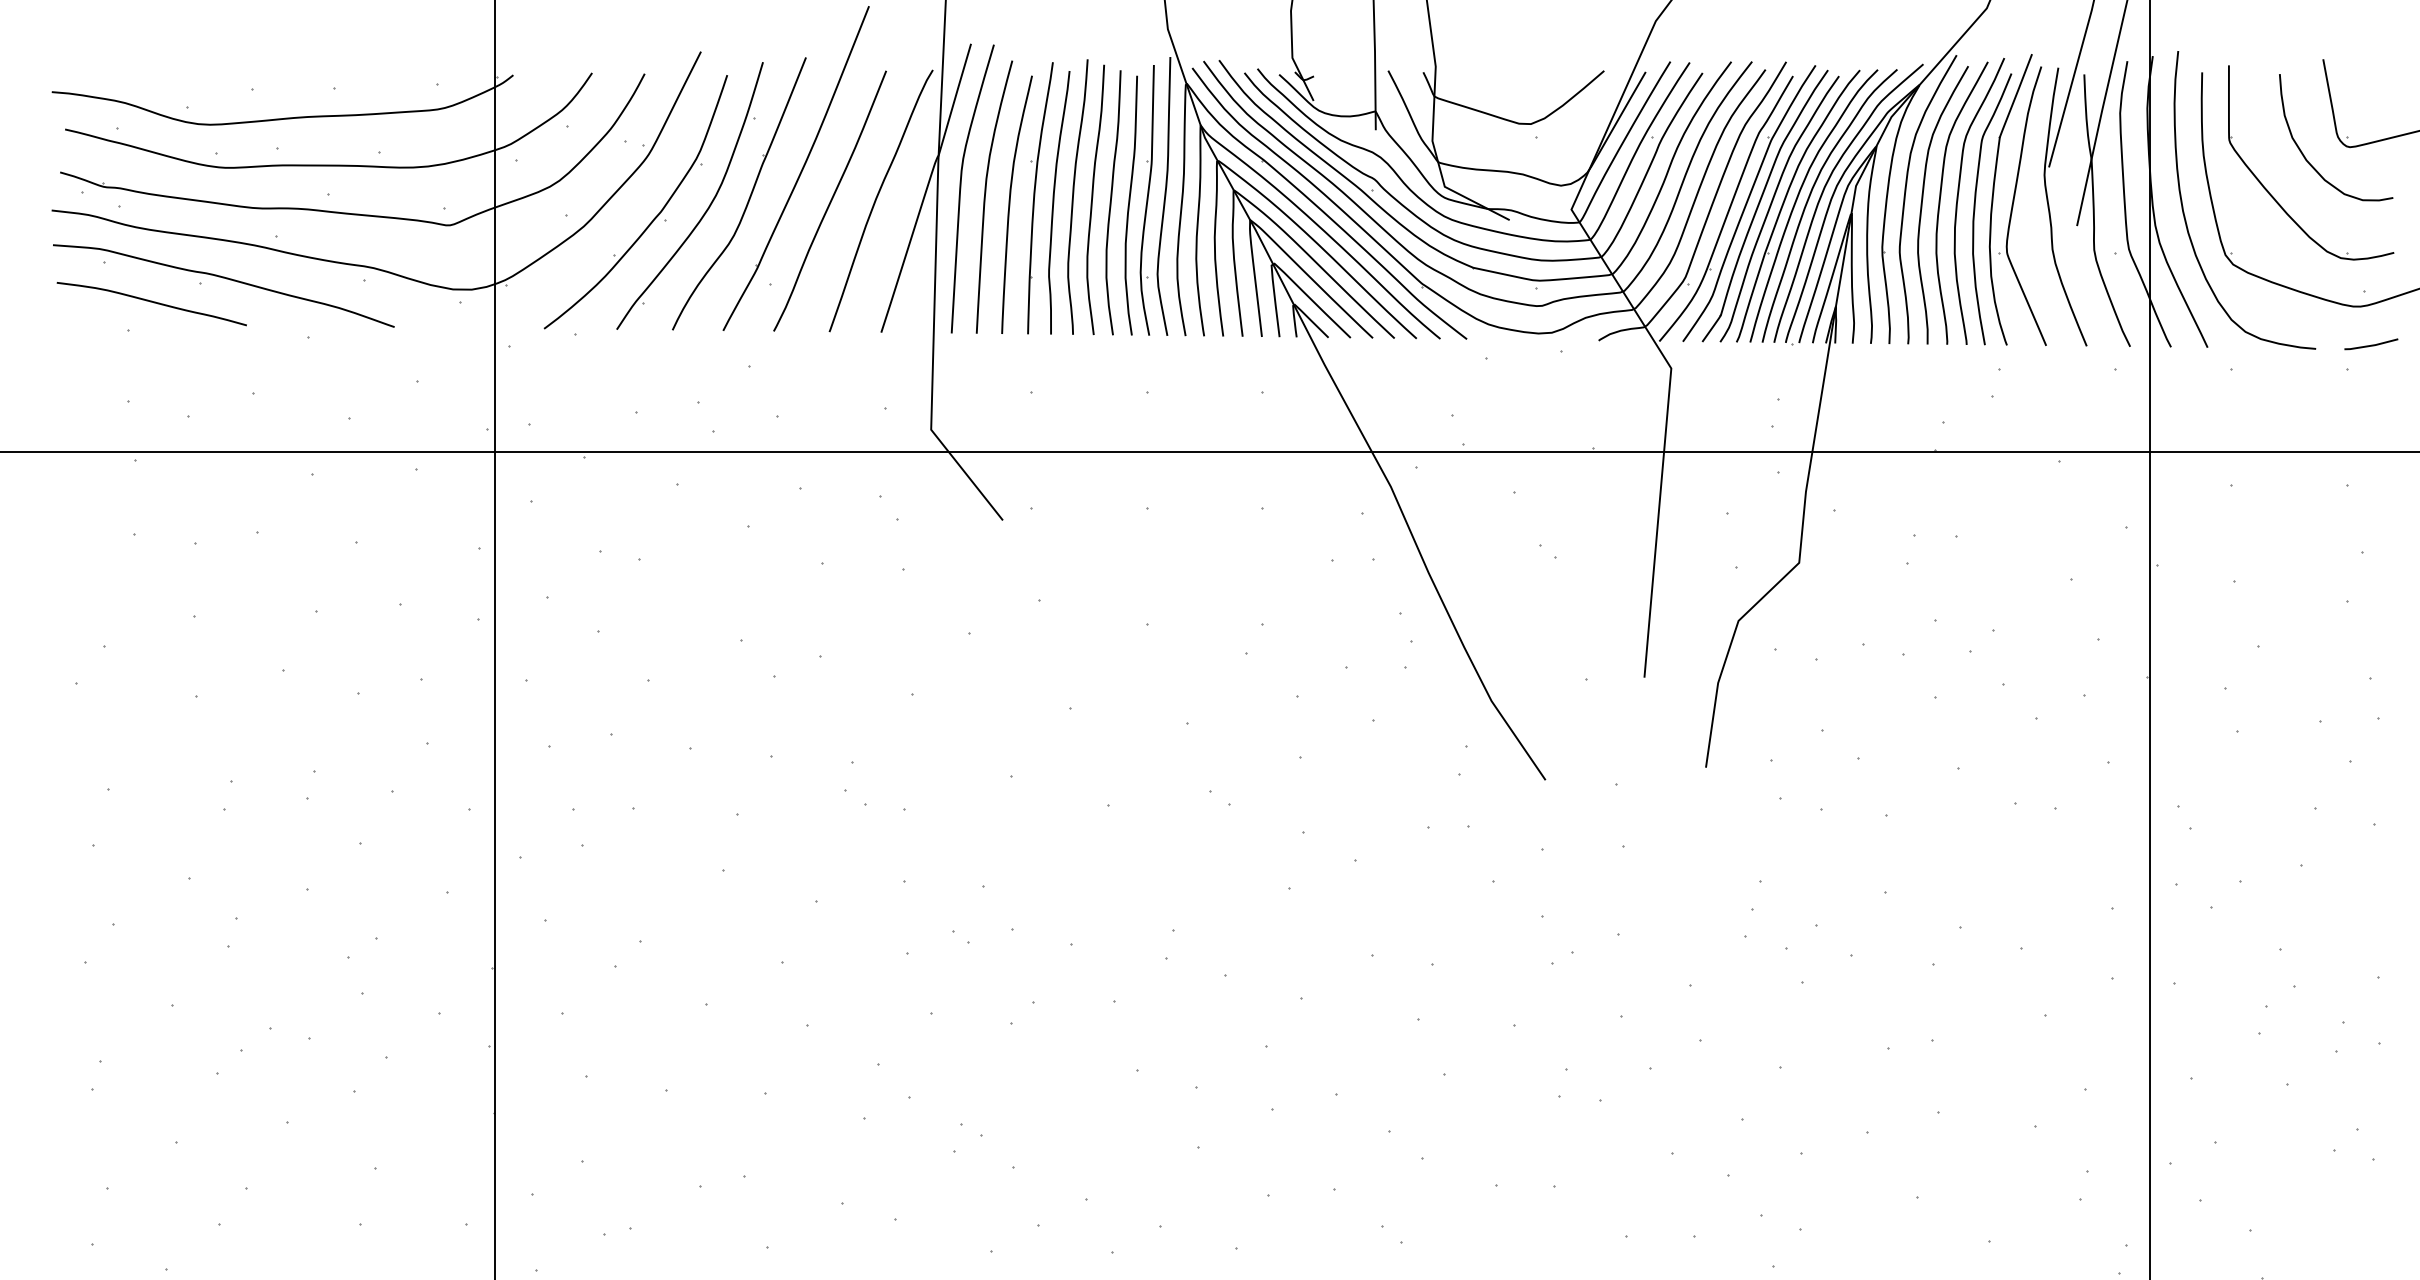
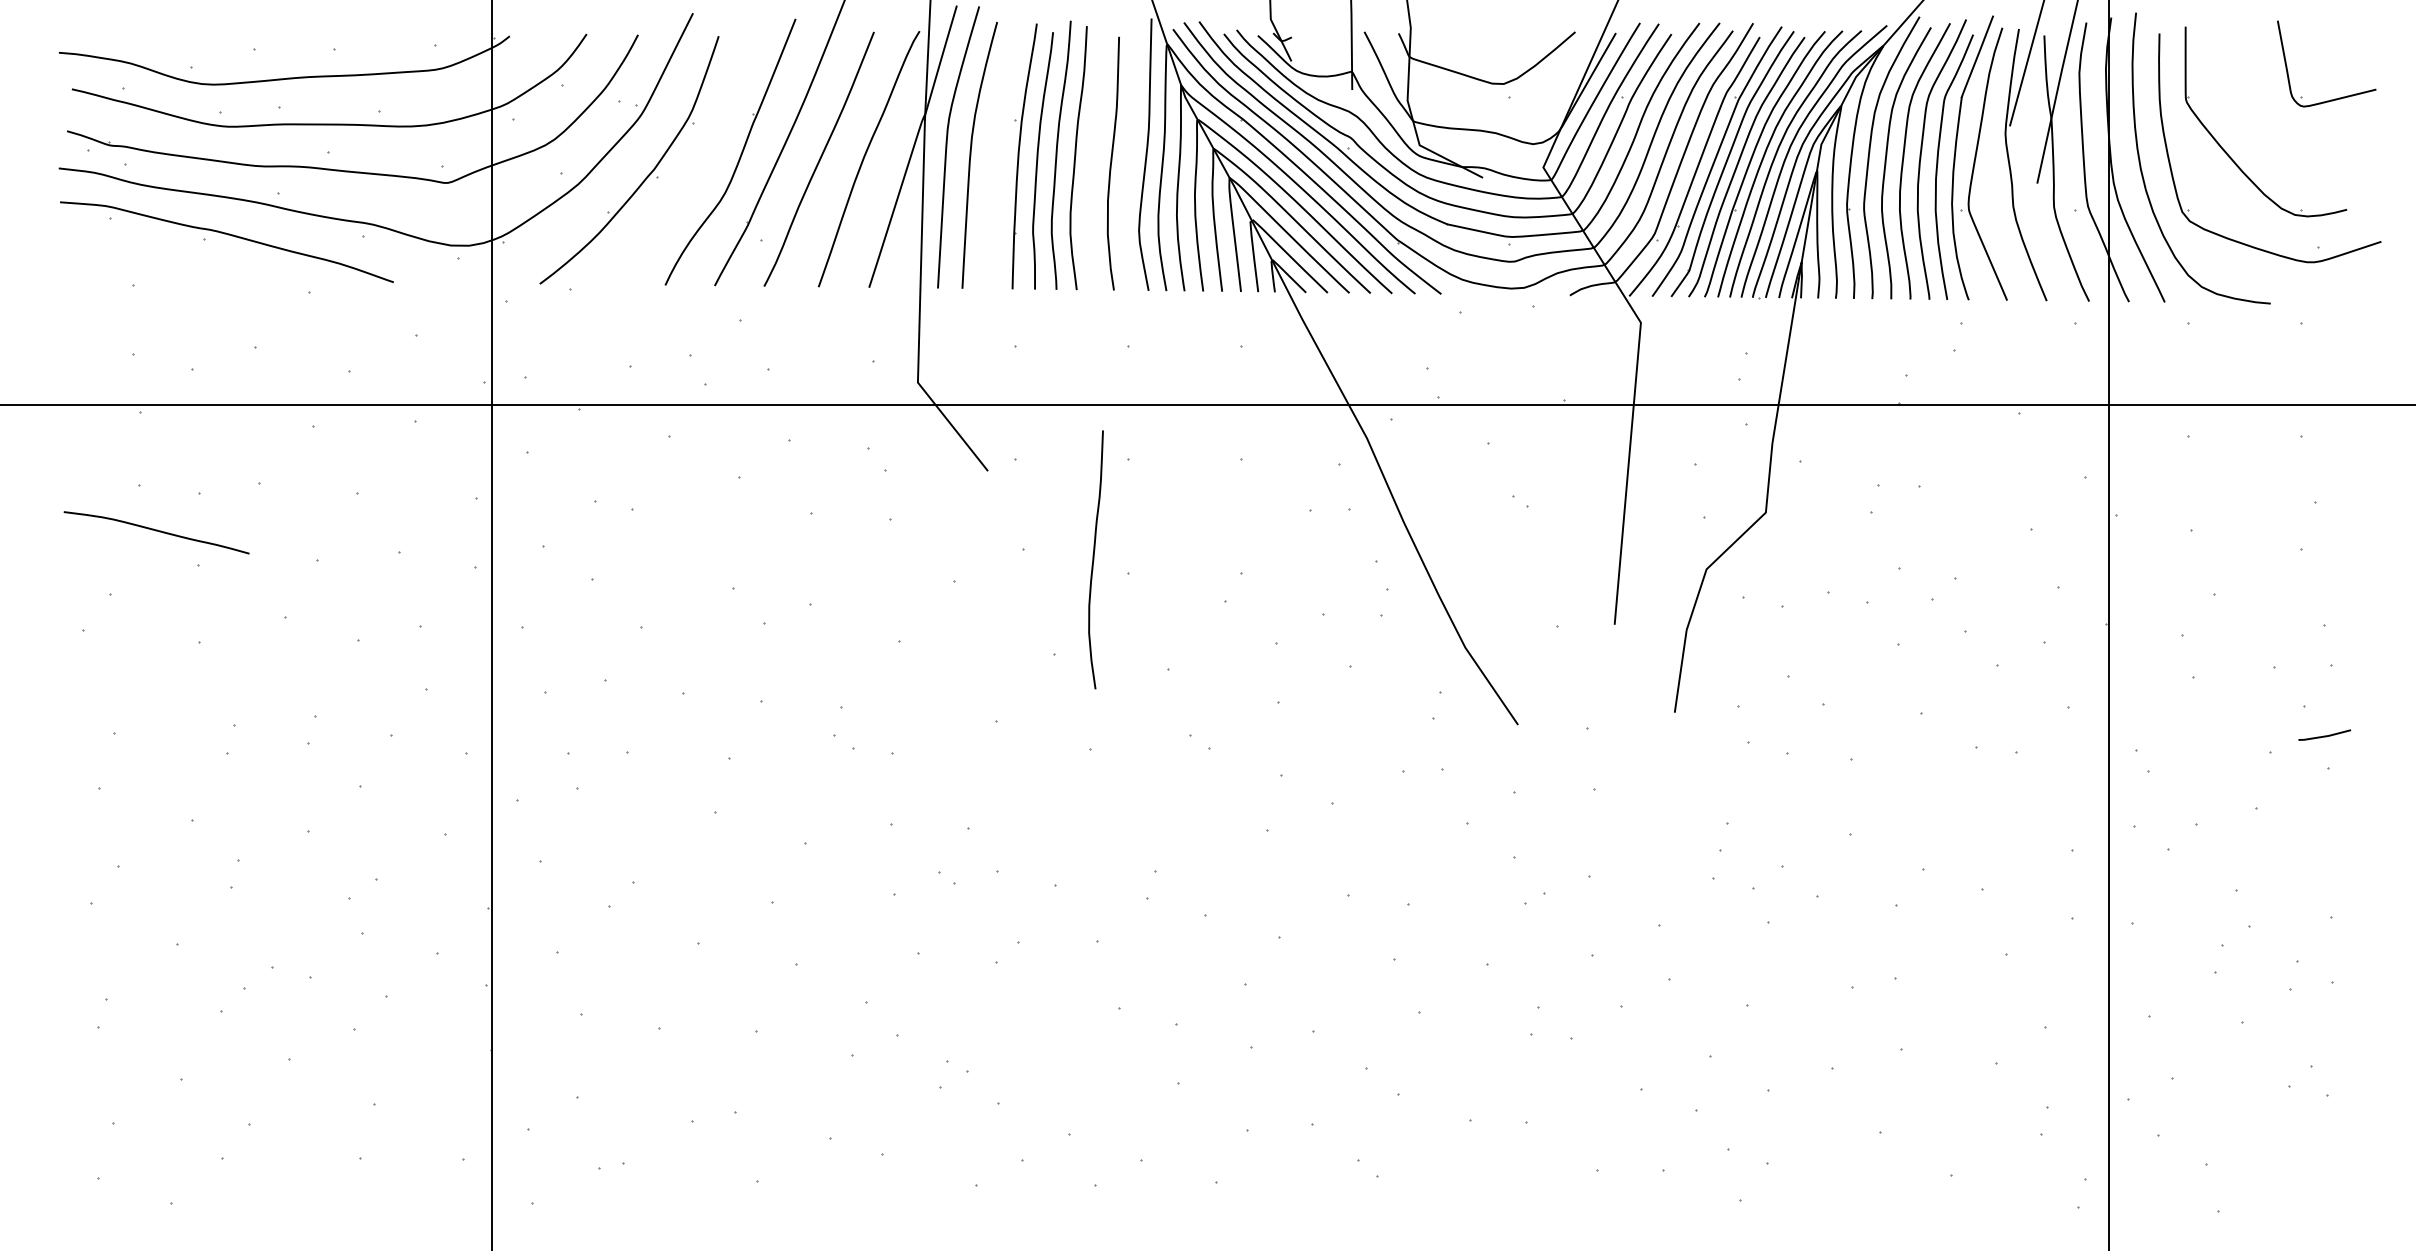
curve: (2306, 158) -> (2261, 117), removed
part: (1146, 200) -> (1128, 158), removed
curve: (1111, 202) -> (1094, 559), moved
curve: (1010, 204) -> (995, 162), removed
part: (707, 207) -> (699, 165), removed
curve: (151, 302) -> (156, 531), moved
line: (2371, 344) -> (2324, 735), moved

